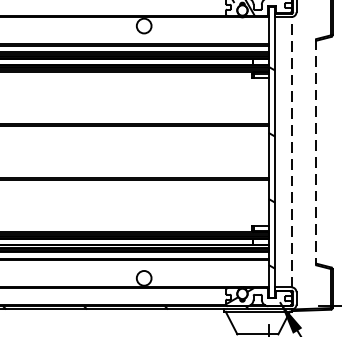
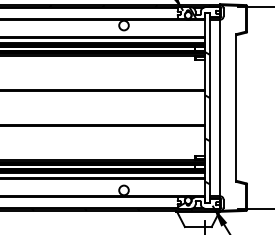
line: (291, 151) -> (220, 107), dashed -> solid
line: (316, 152) -> (236, 108), dashed -> solid

